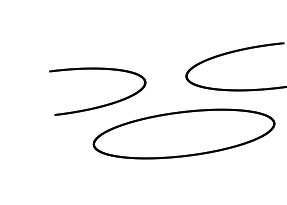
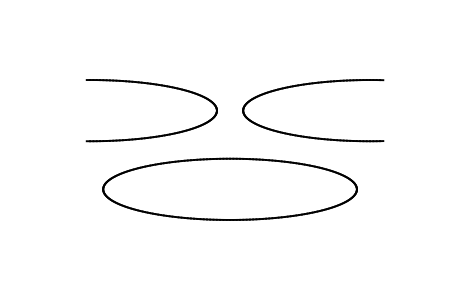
part: (97, 69) -> (153, 85), moved

